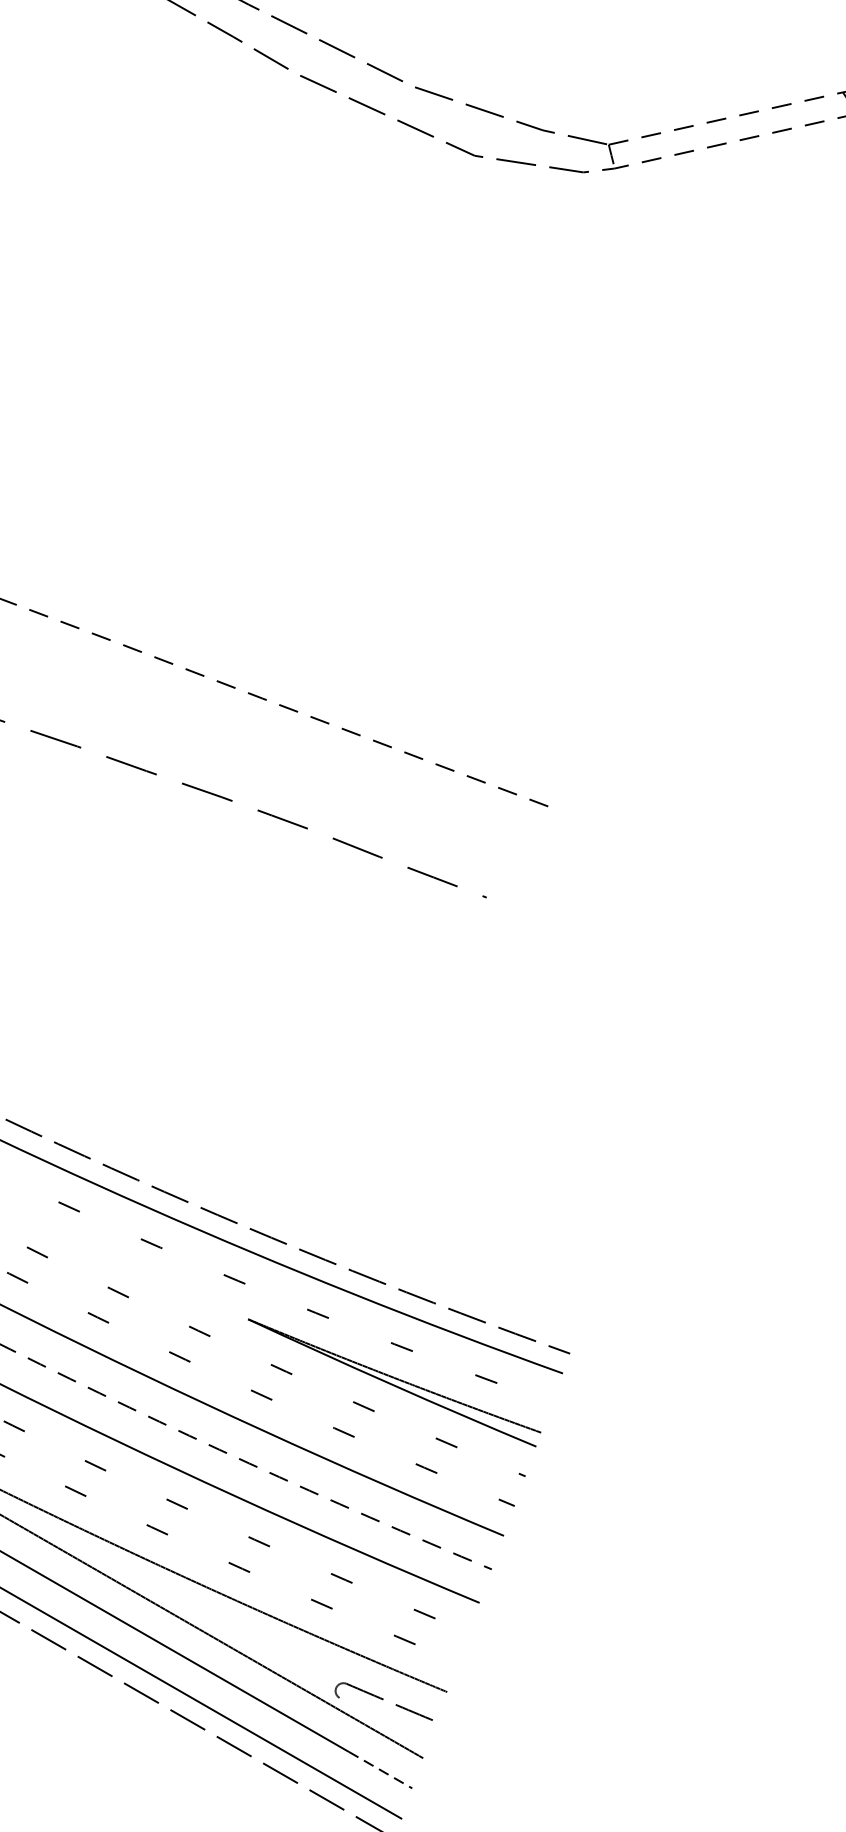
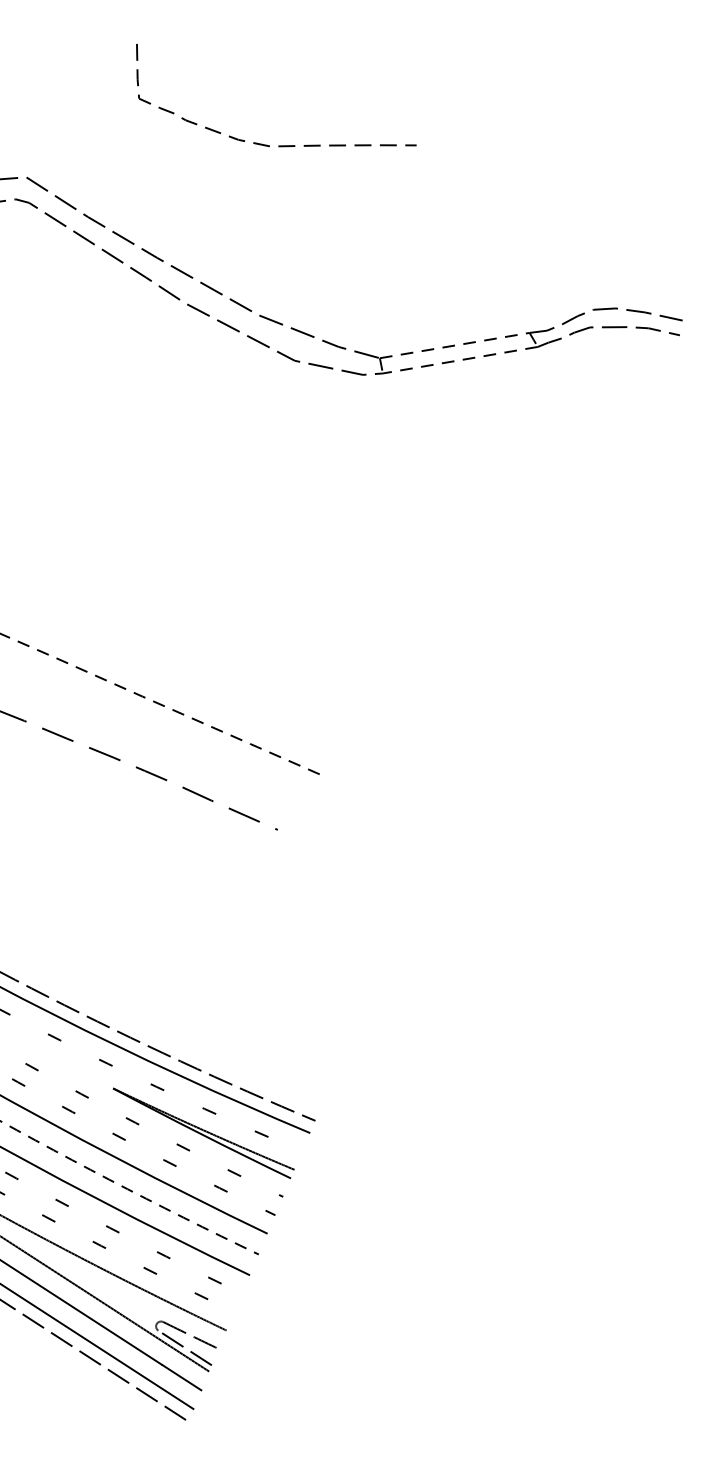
line: (382, 1722) -> (184, 1347), added
line: (381, 1769) -> (182, 1377), dashed -> solid

